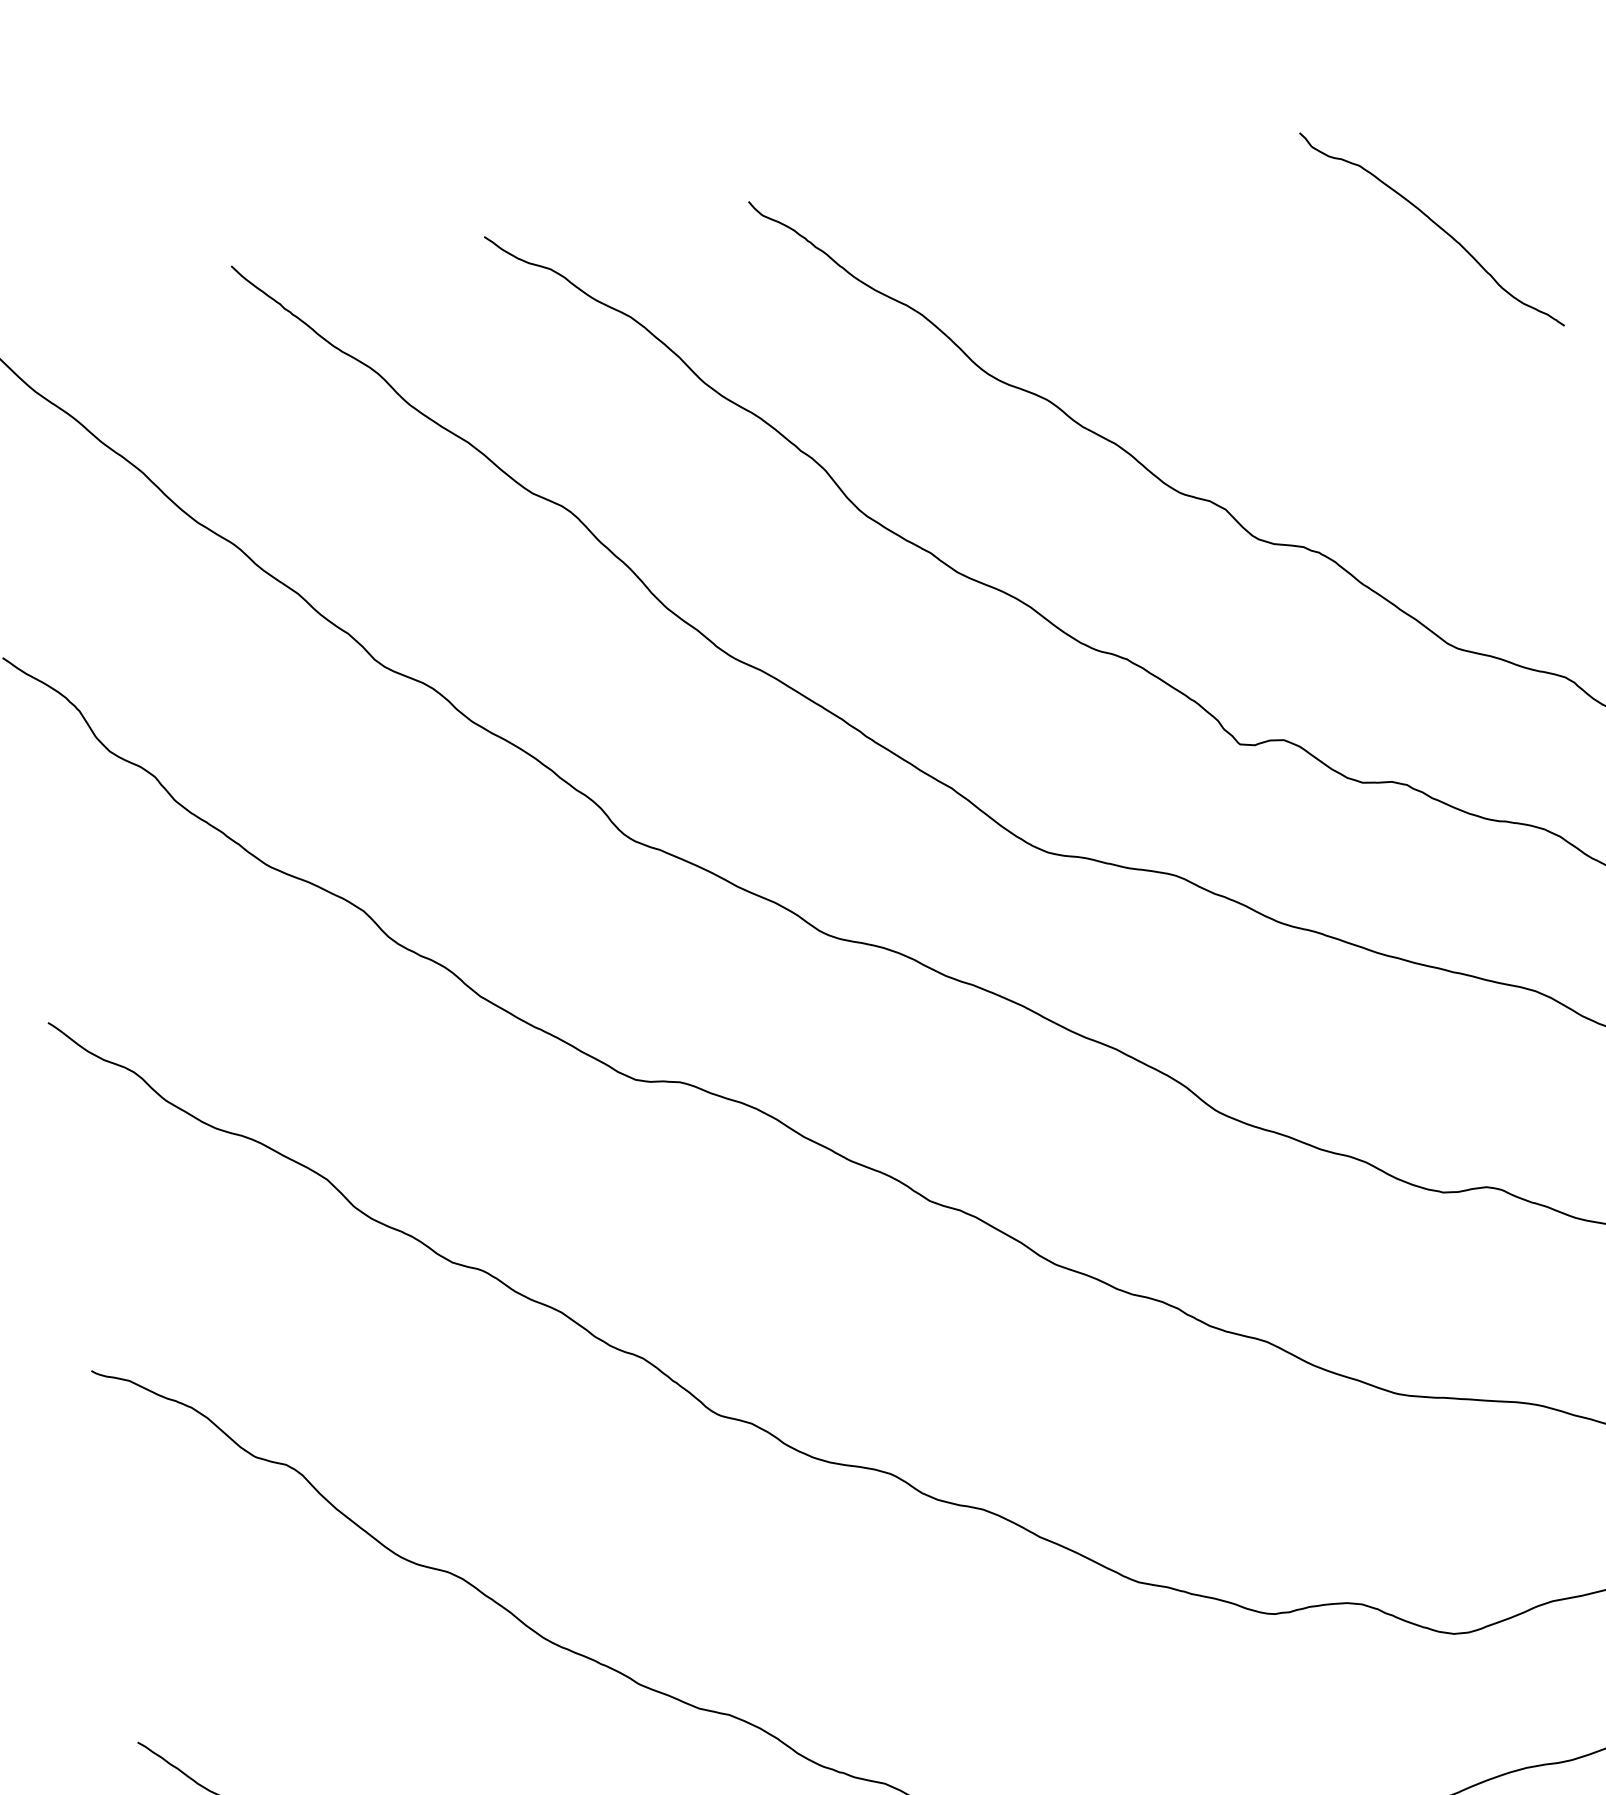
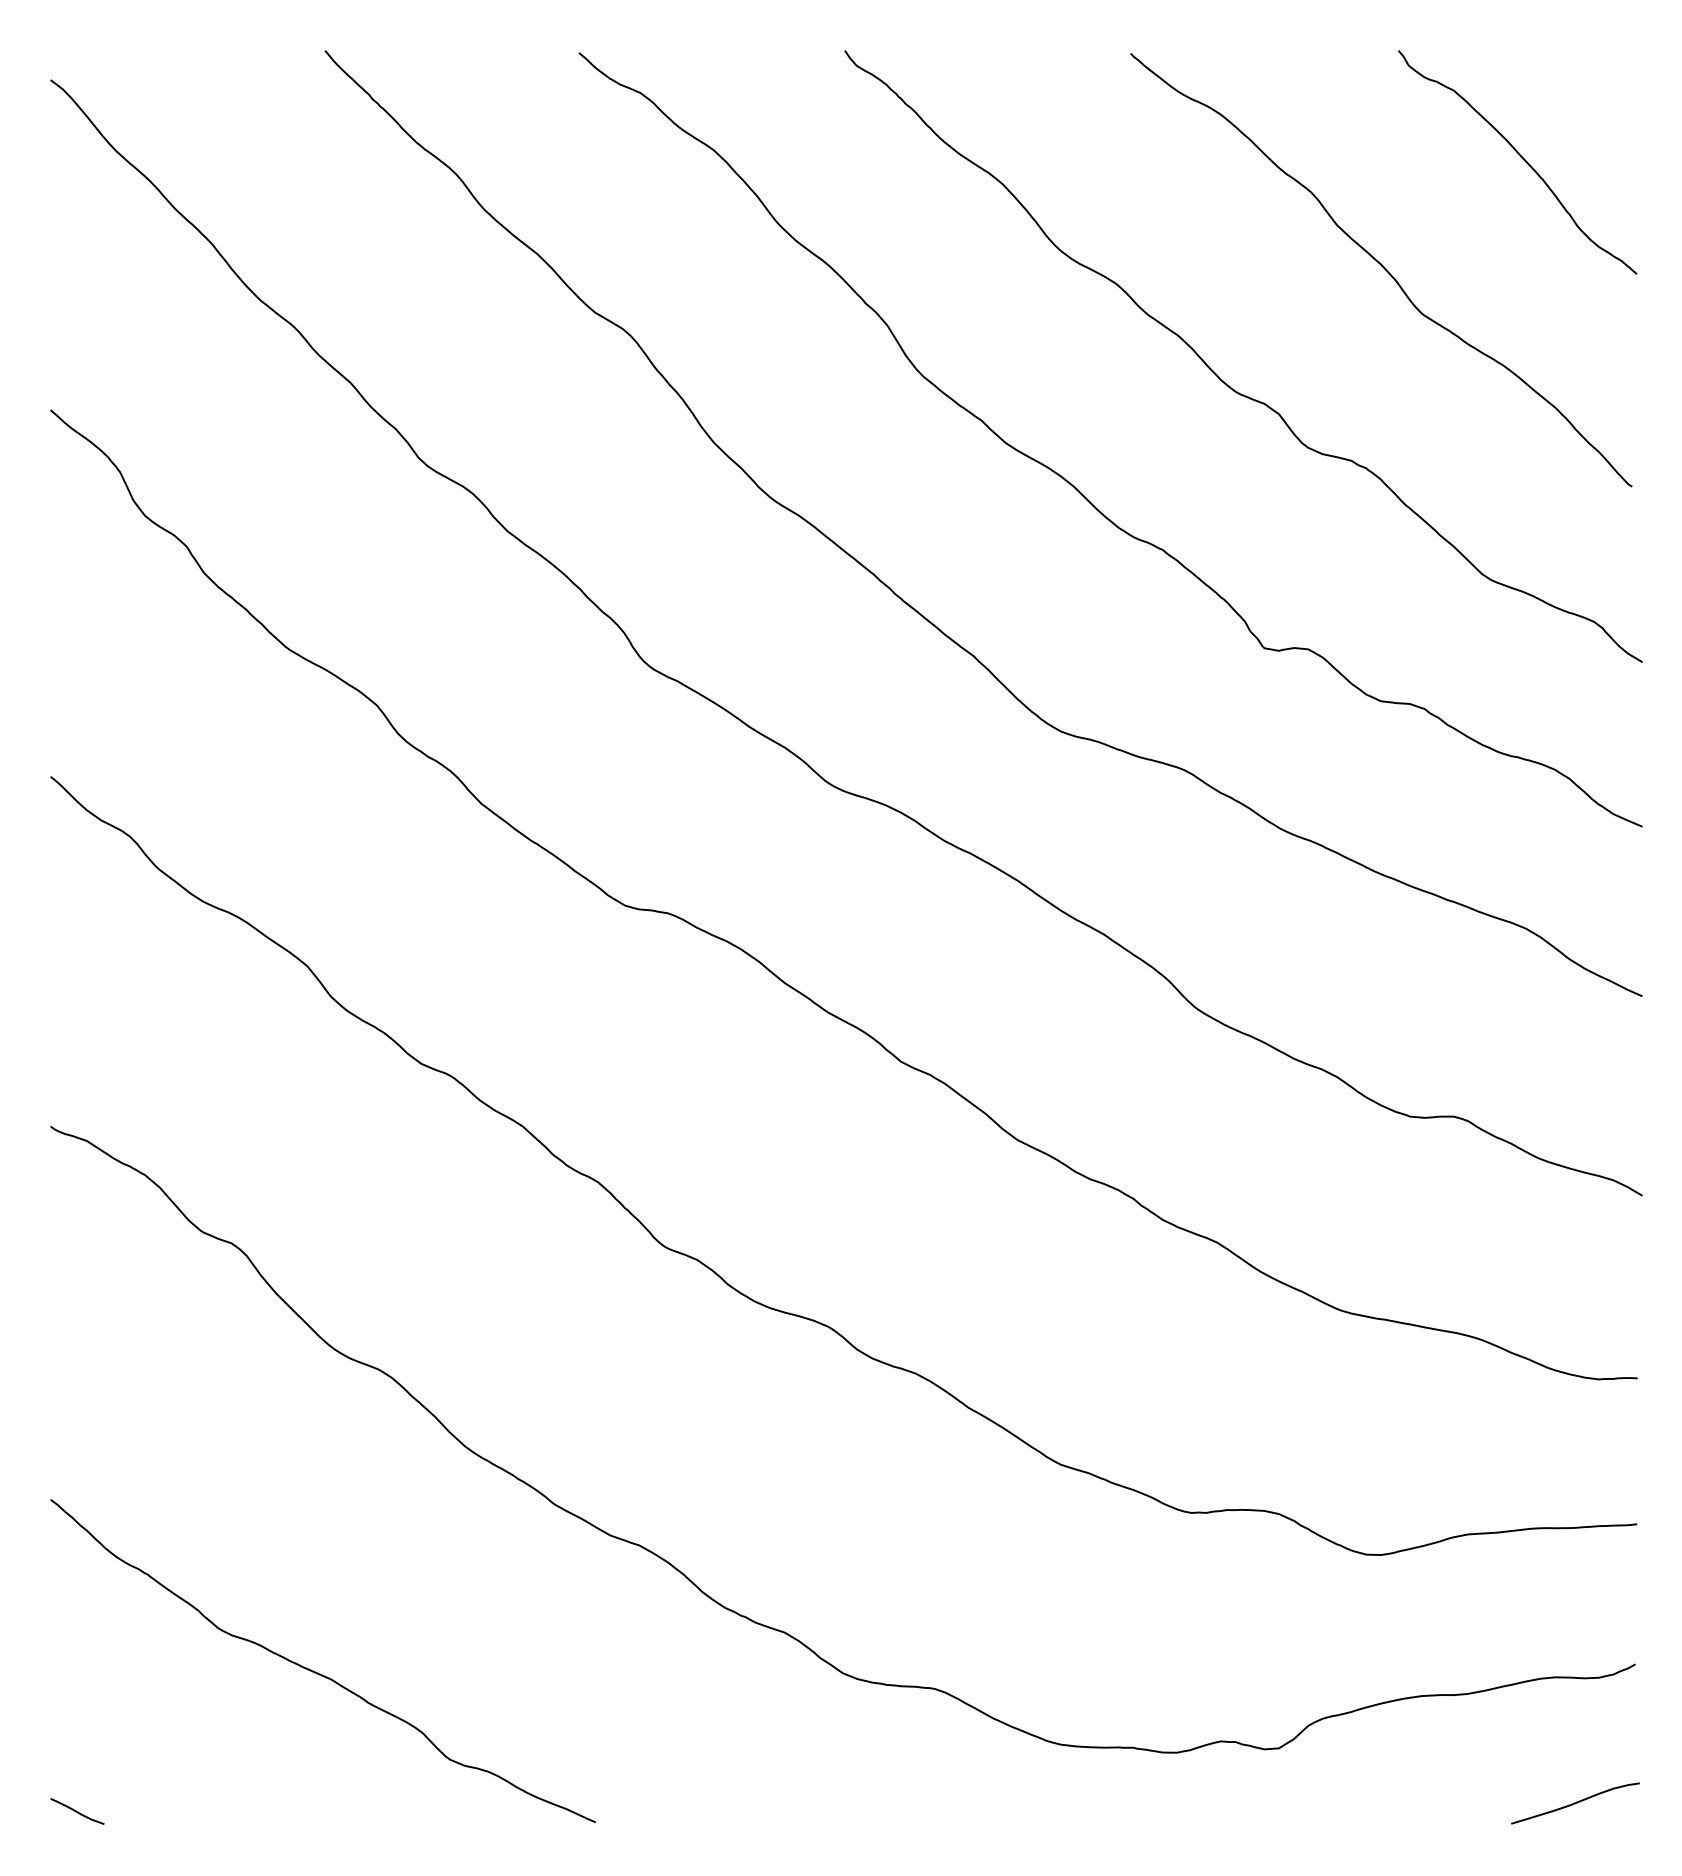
curve: (1311, 351) -> (1383, 268), added

